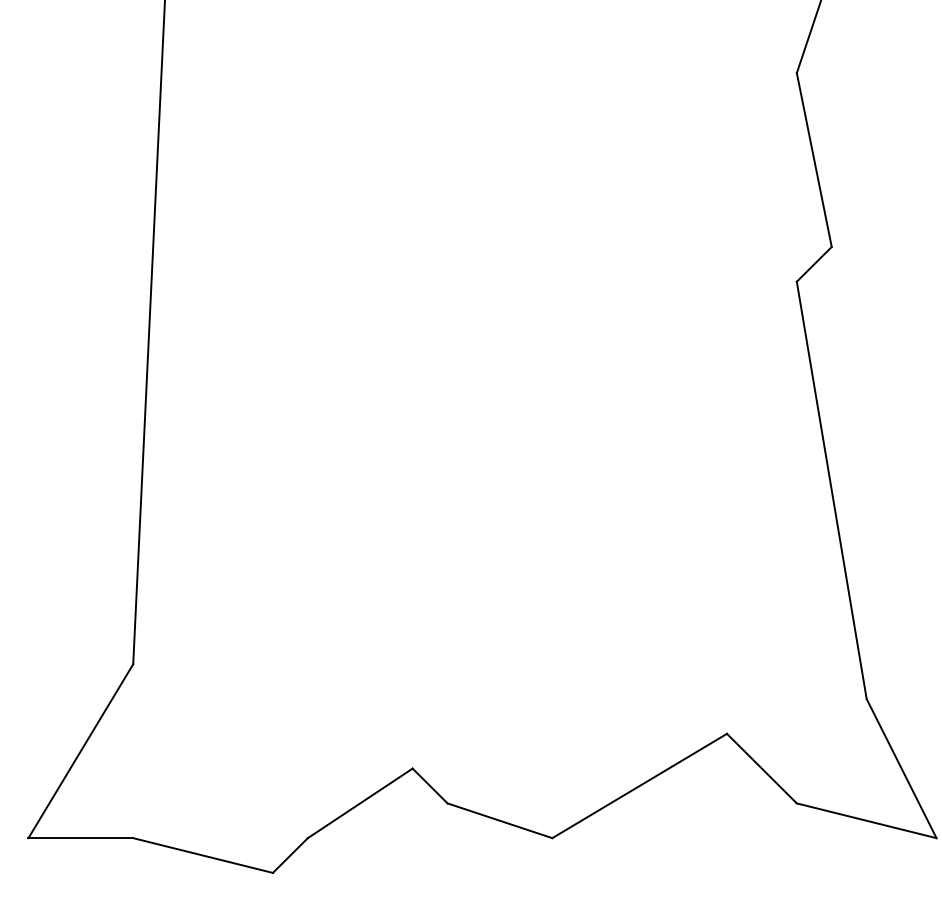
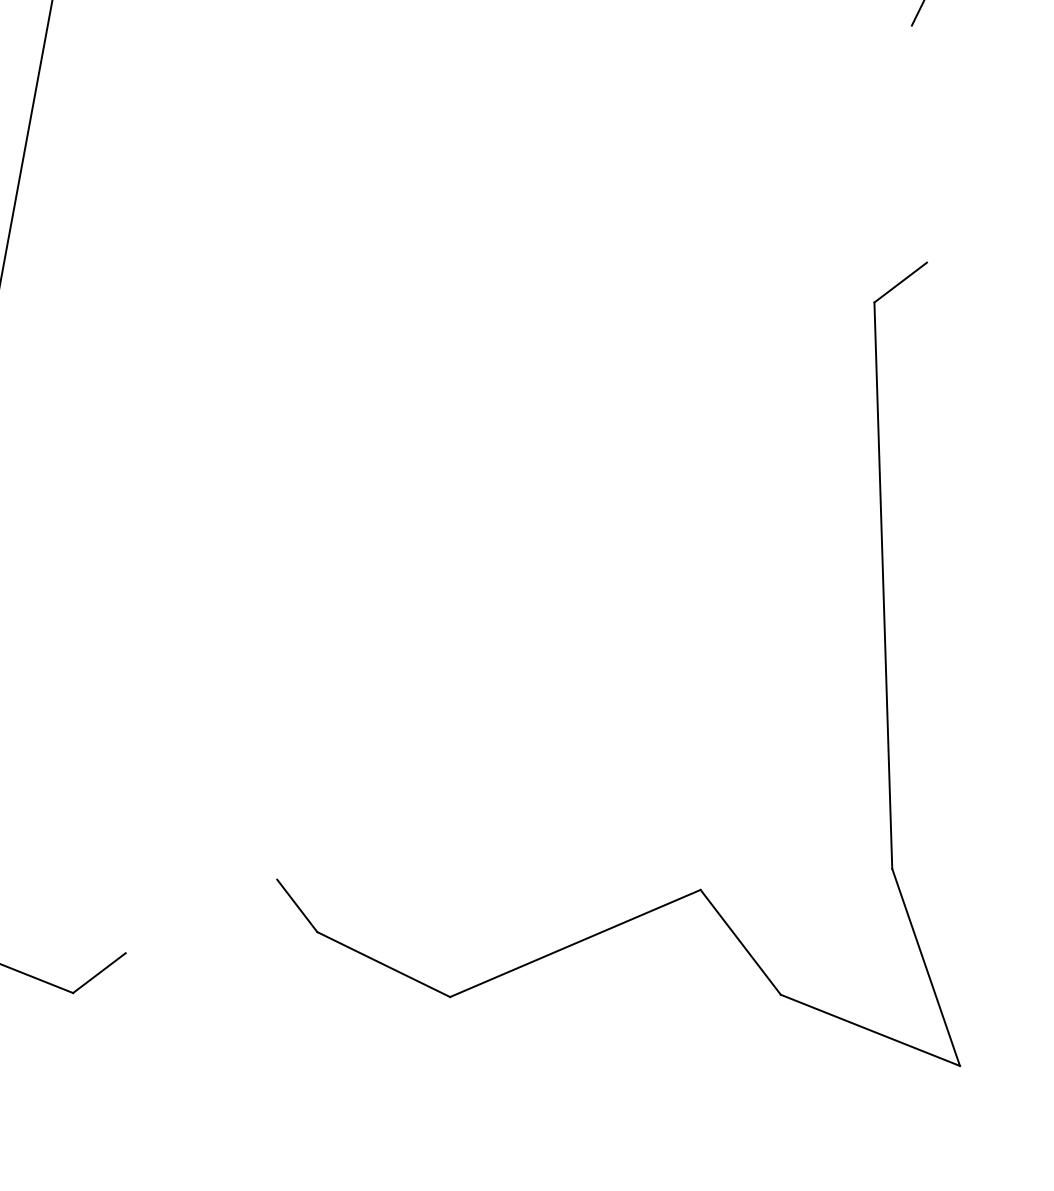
line: (813, 159) -> (918, 143), removed
line: (359, 803) -> (200, 916), removed

